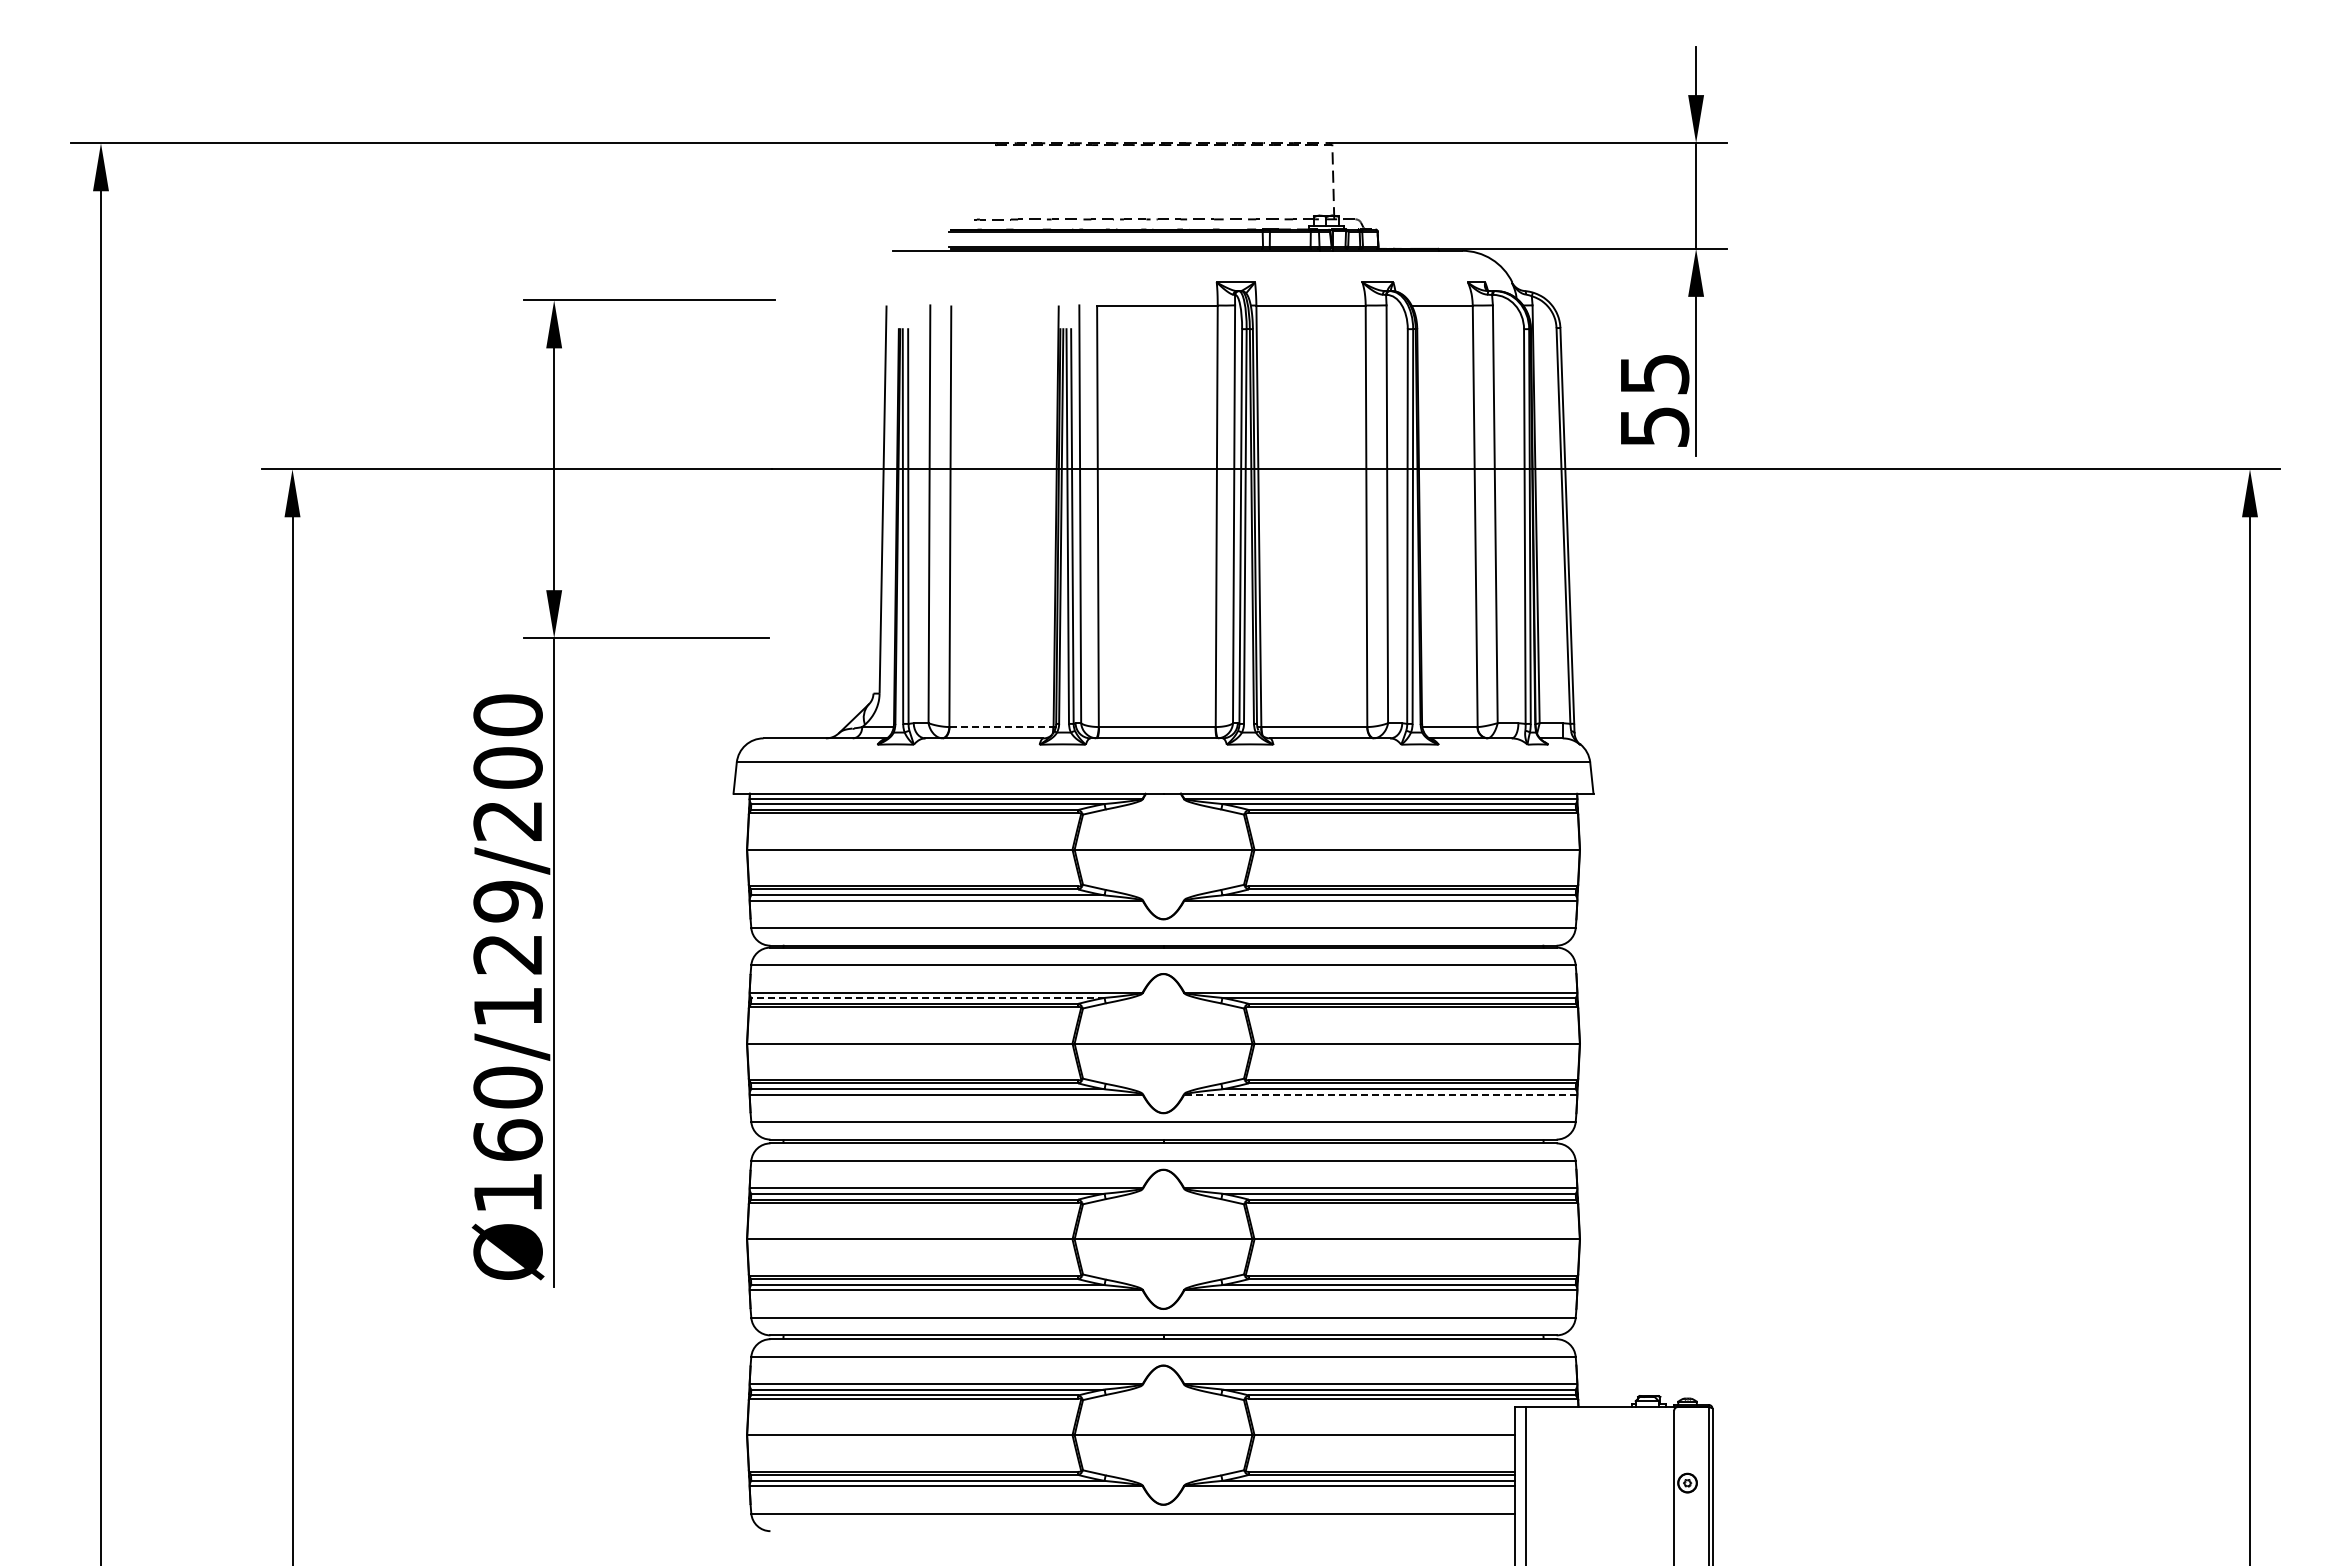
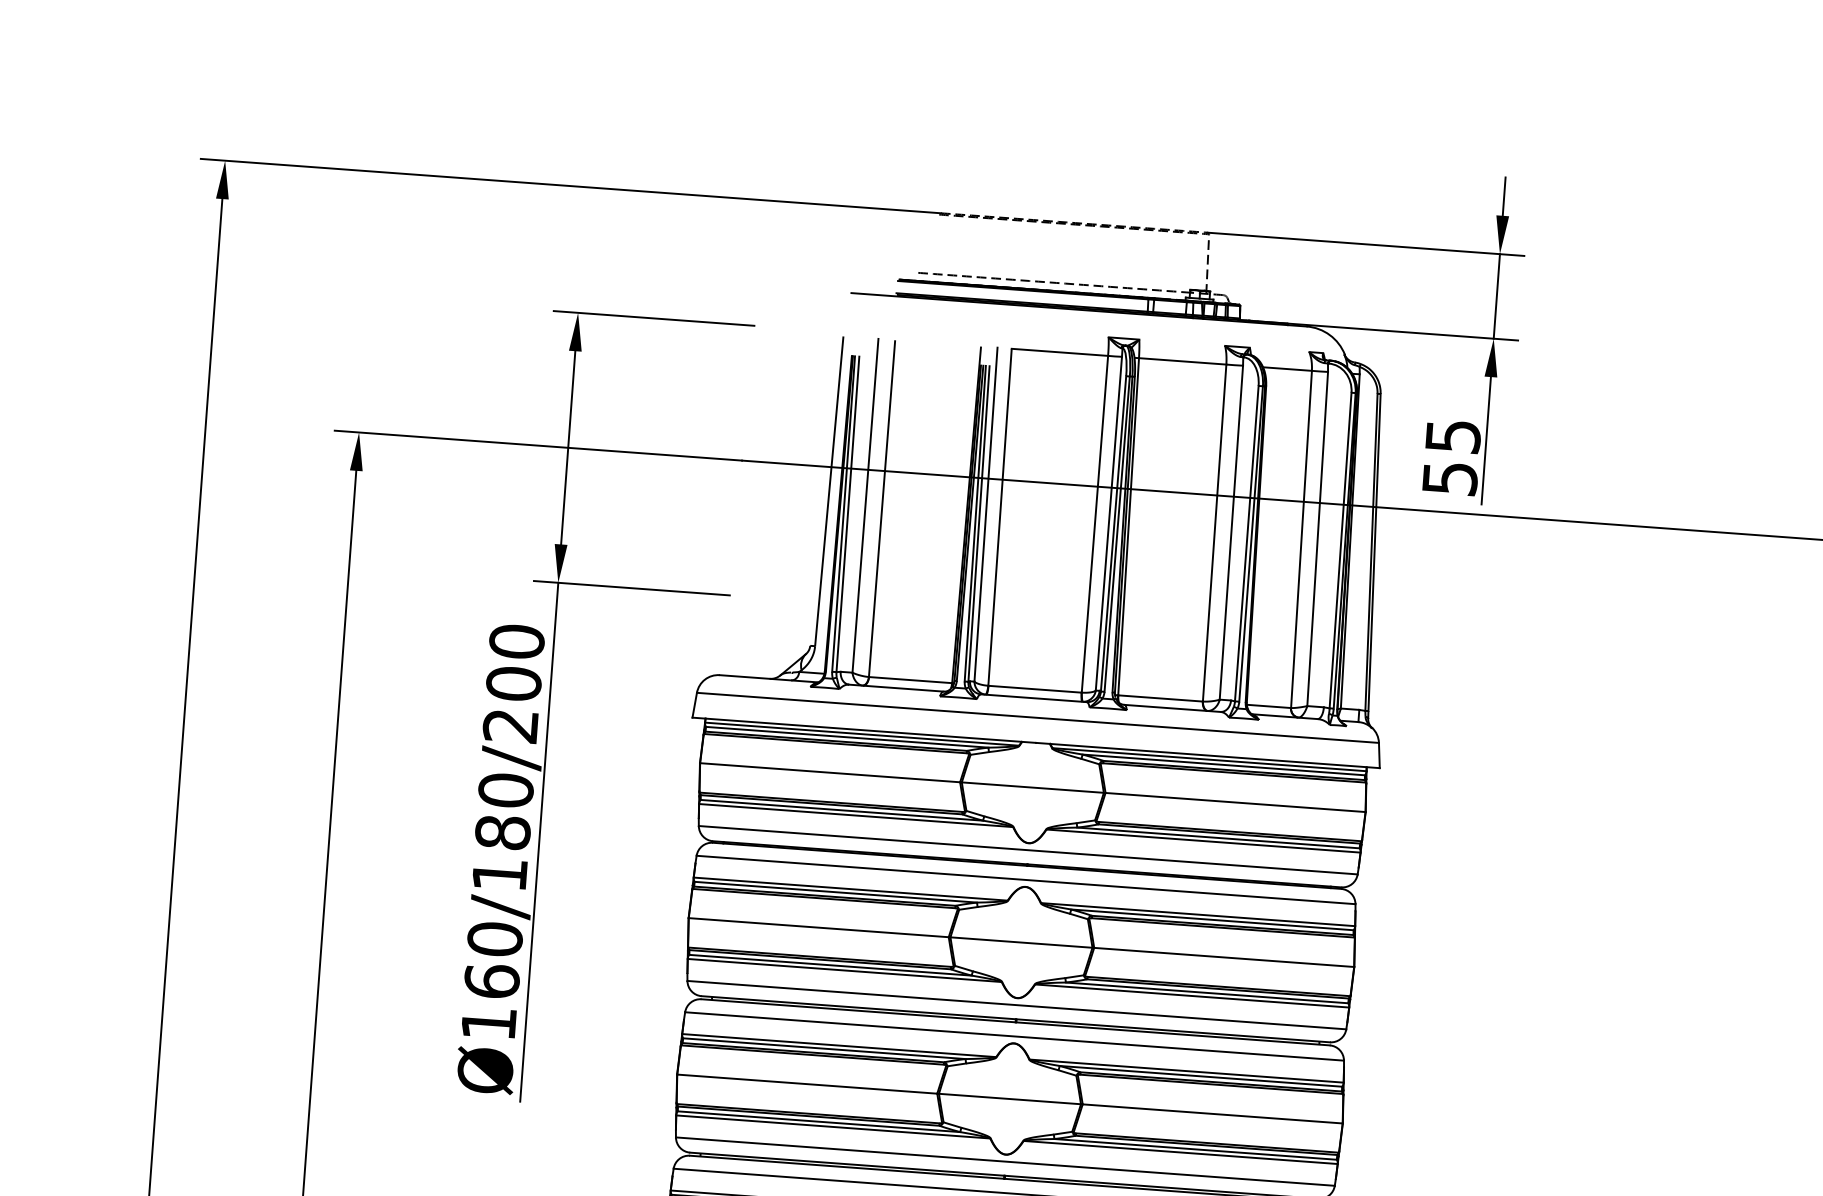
line: (1001, 727) -> (910, 680), dashed -> solid
text: (507, 927) -> (504, 811), Ø160/129/200 -> Ø160/180/200
line: (927, 997) -> (835, 891), dashed -> solid
line: (1380, 1094) -> (1191, 995), dashed -> solid

